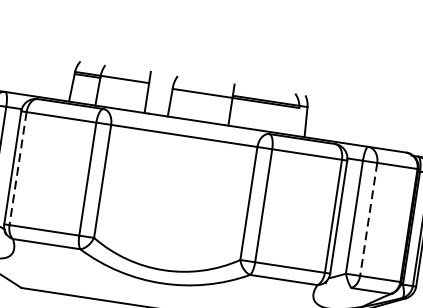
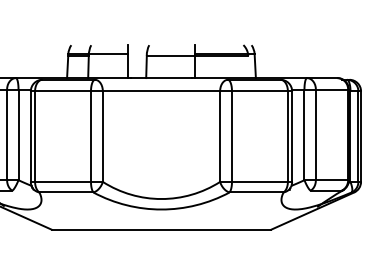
line: (18, 169) -> (35, 137), dashed -> solid
line: (368, 220) -> (315, 135), dashed -> solid

